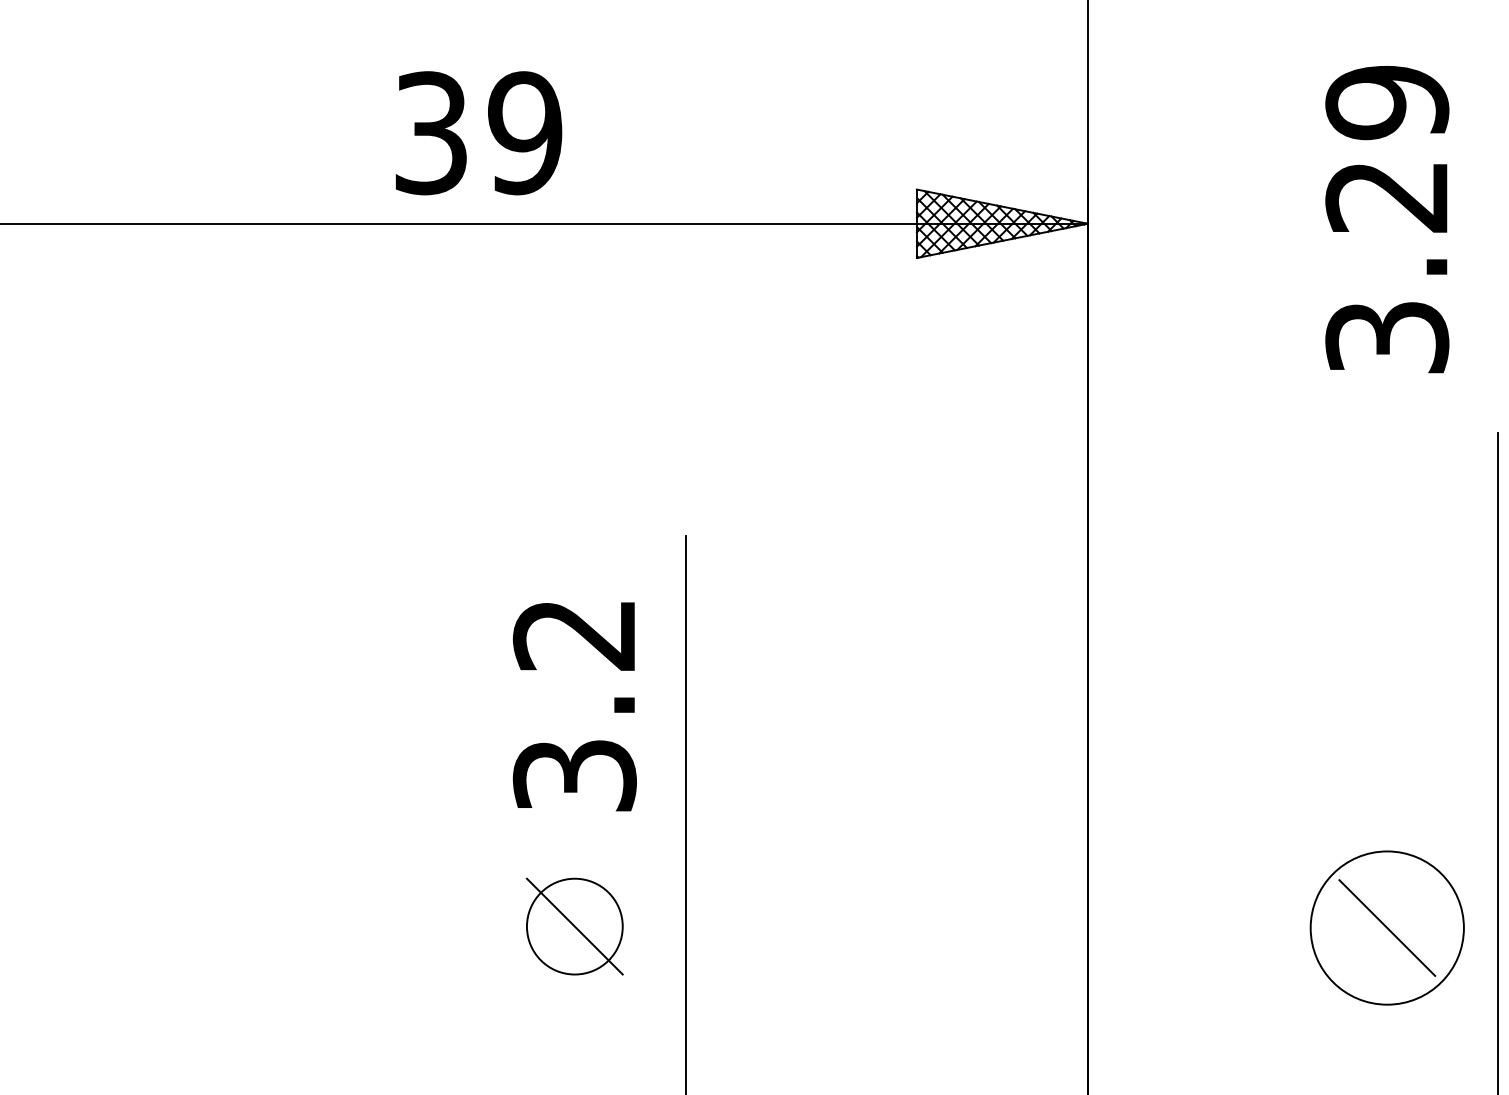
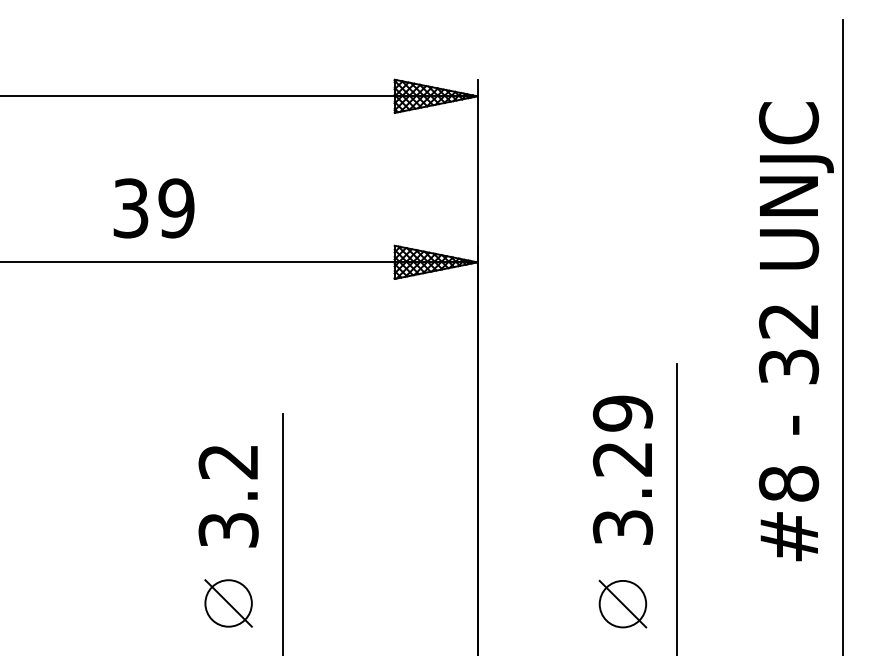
text: (477, 133) -> (153, 208), moved
text: (1386, 217) -> (622, 469), moved
circle: (1386, 926) -> (622, 603), size x0.62

